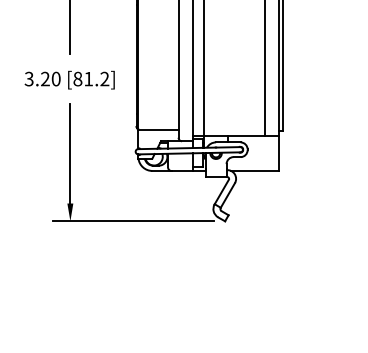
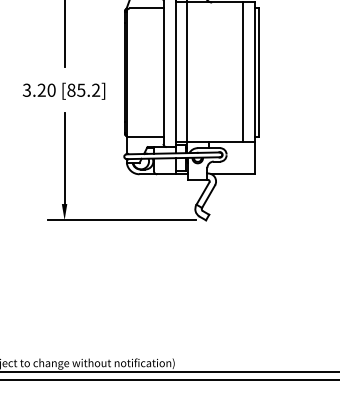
text: (88, 78) -> (81, 89), [81.2] -> [85.2]

